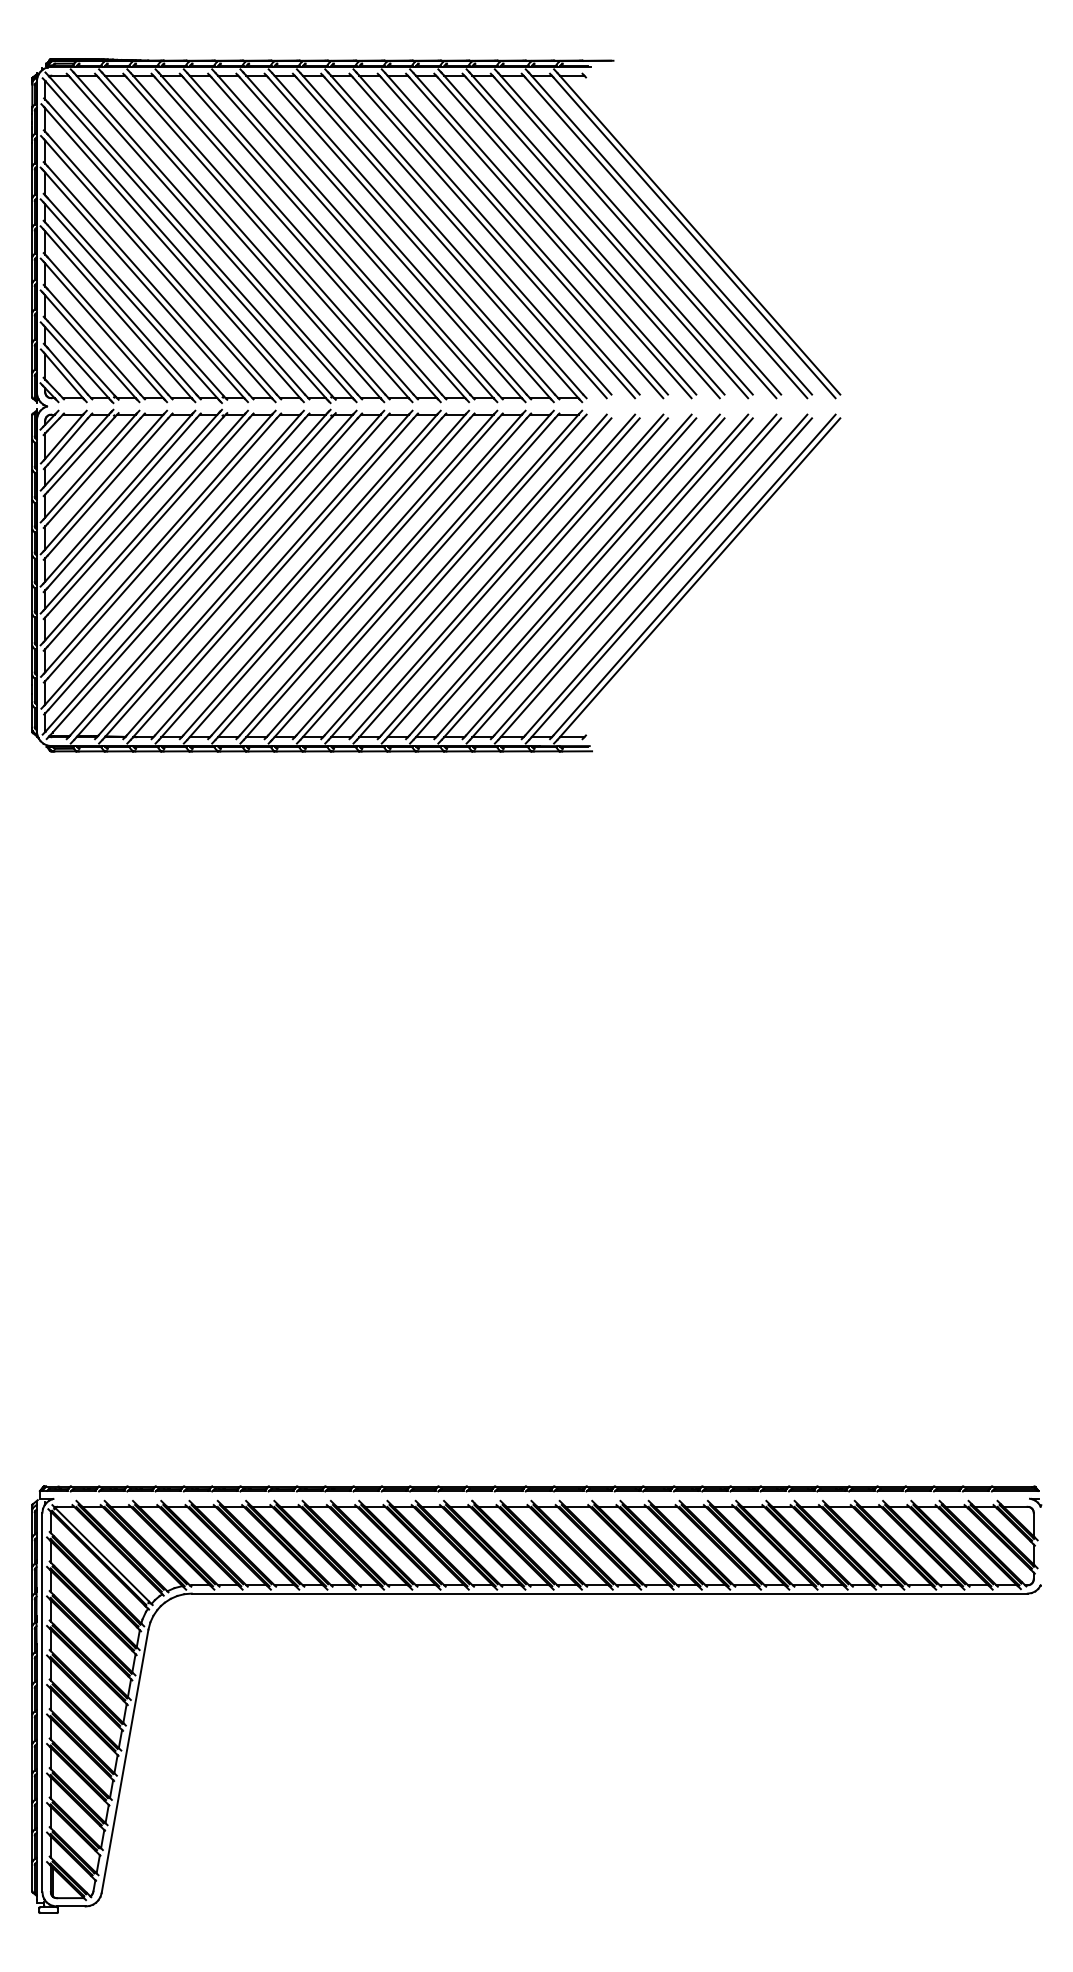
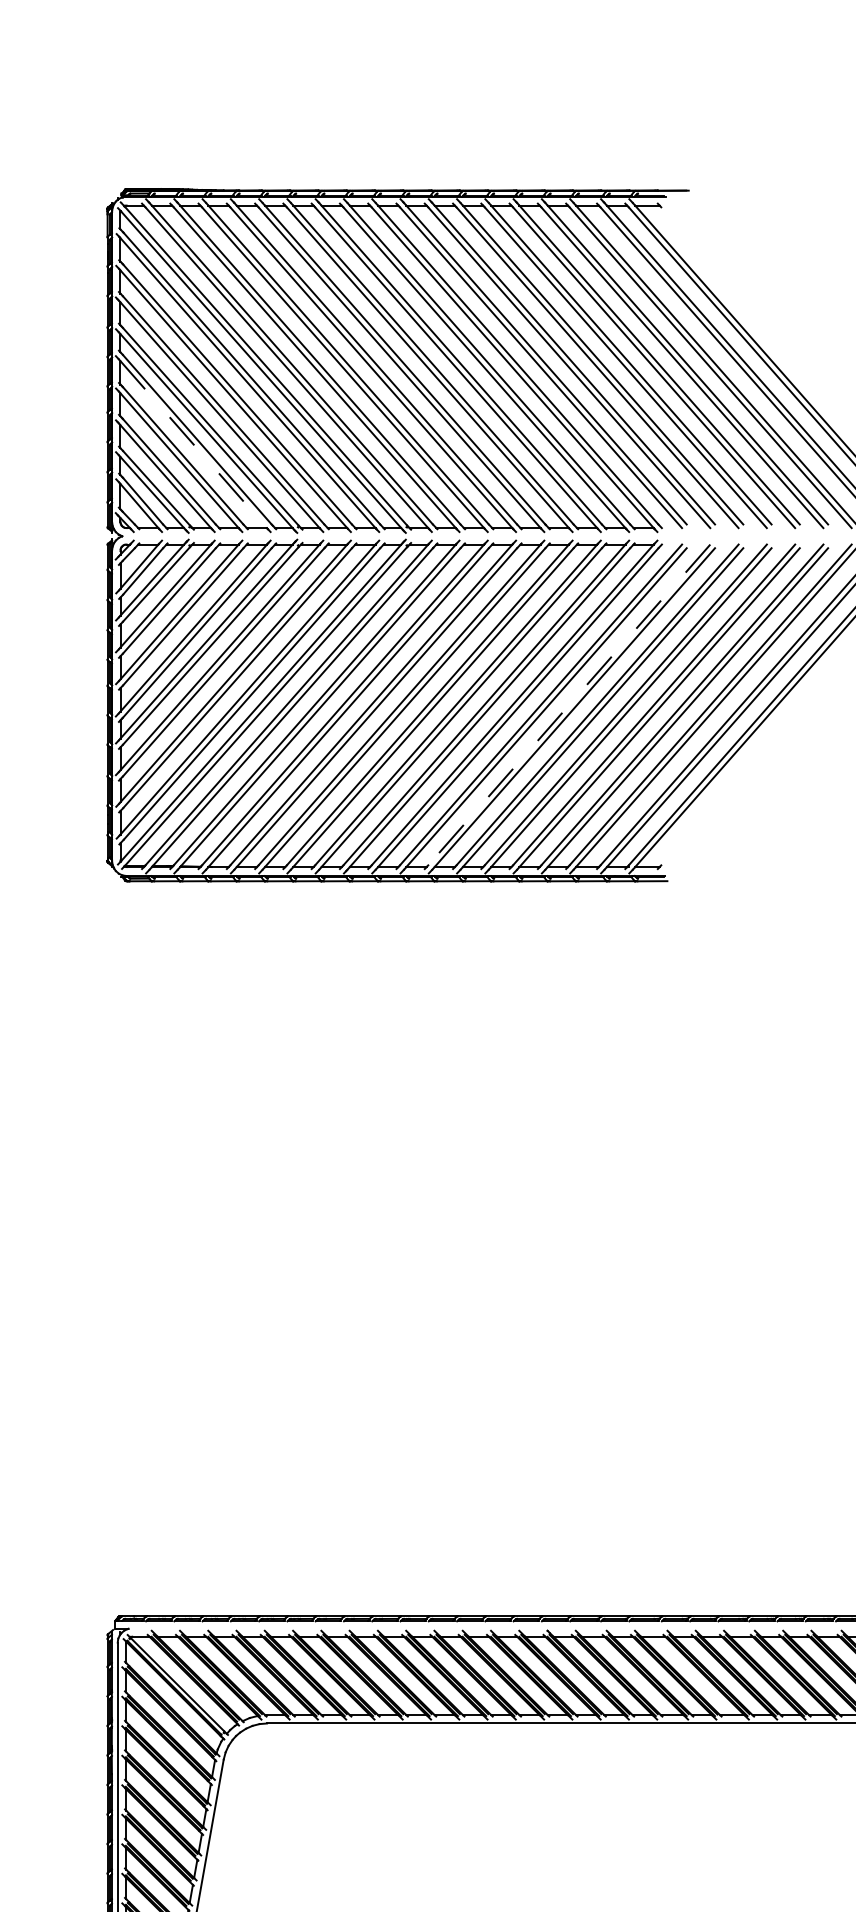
line: (118, 315) -> (193, 445), solid -> dashed
line: (494, 575) -> (569, 705), solid -> dashed

